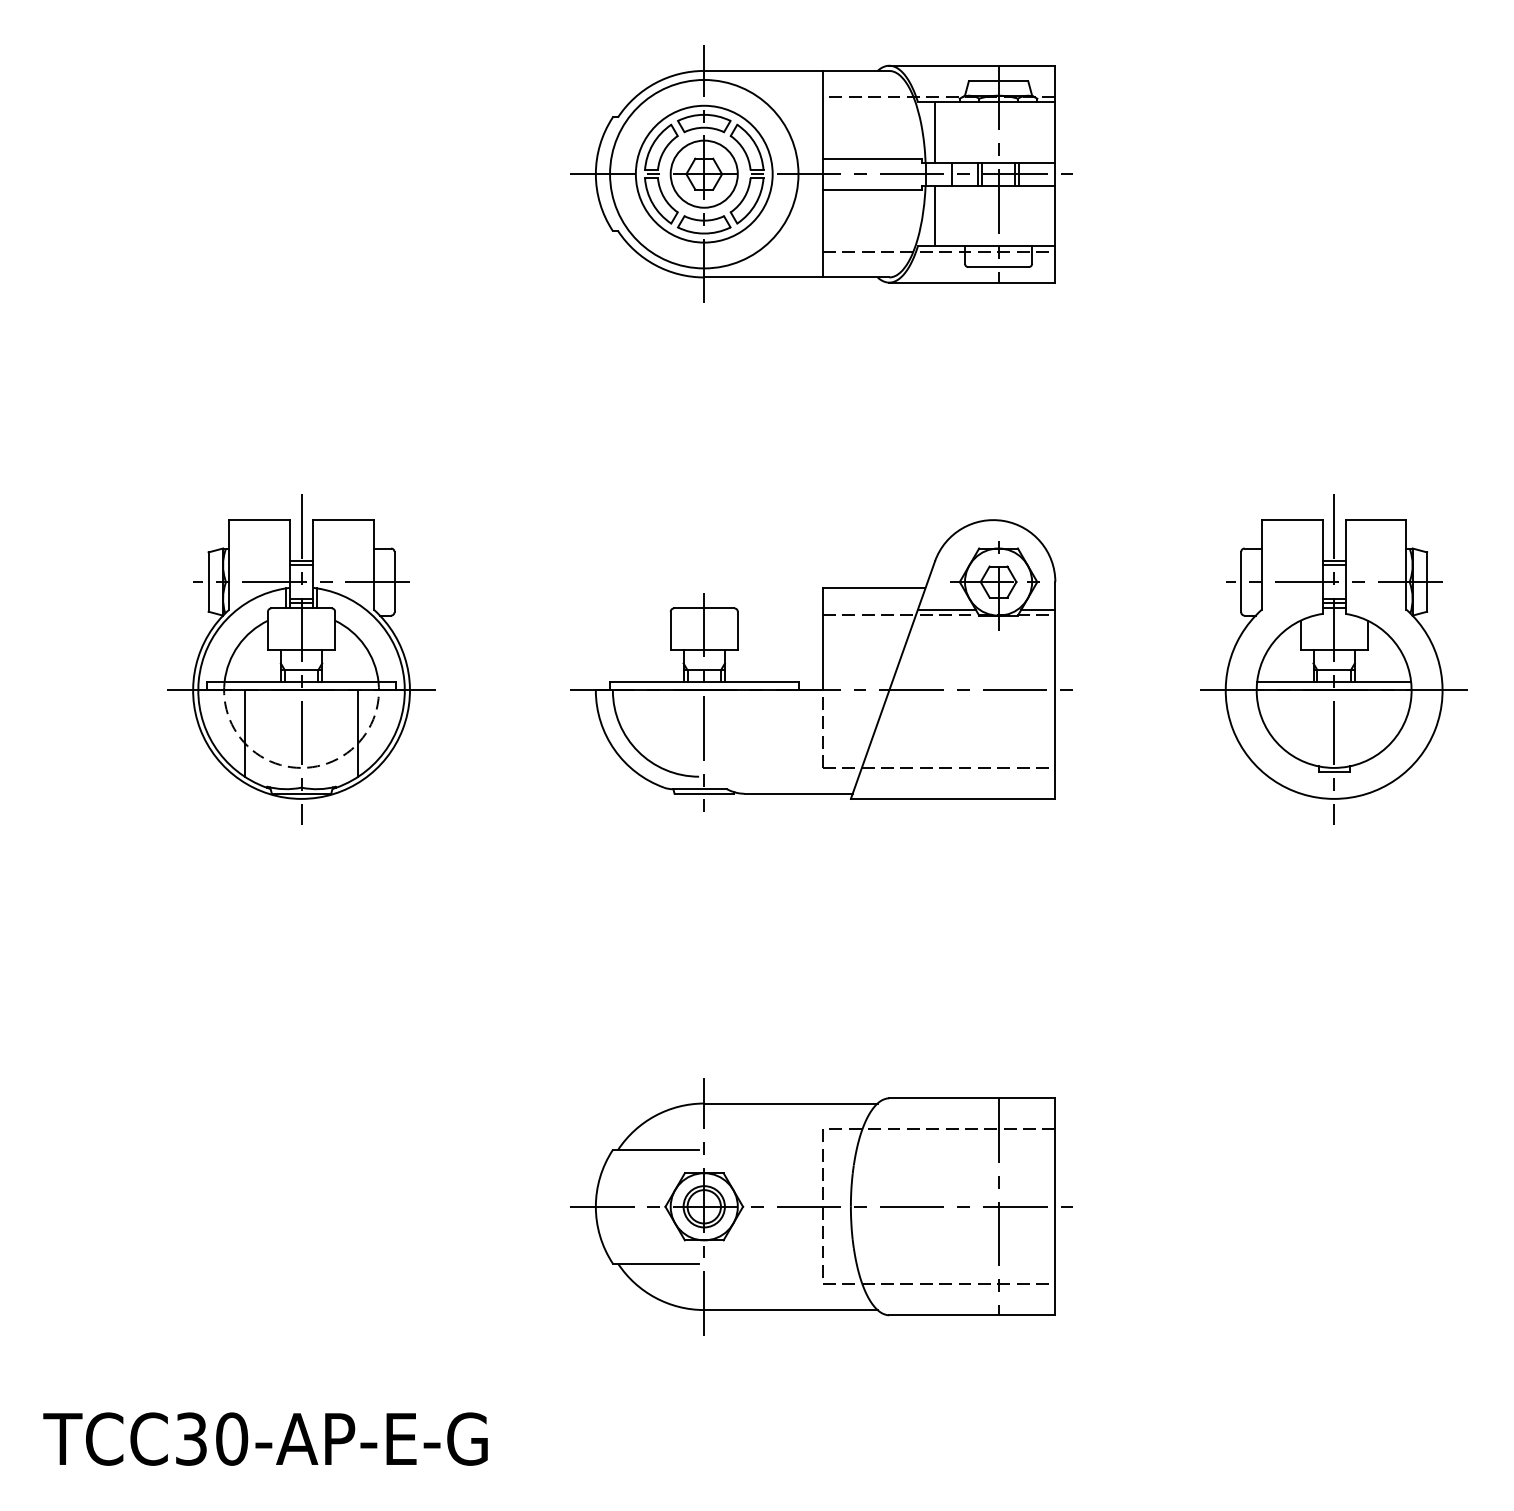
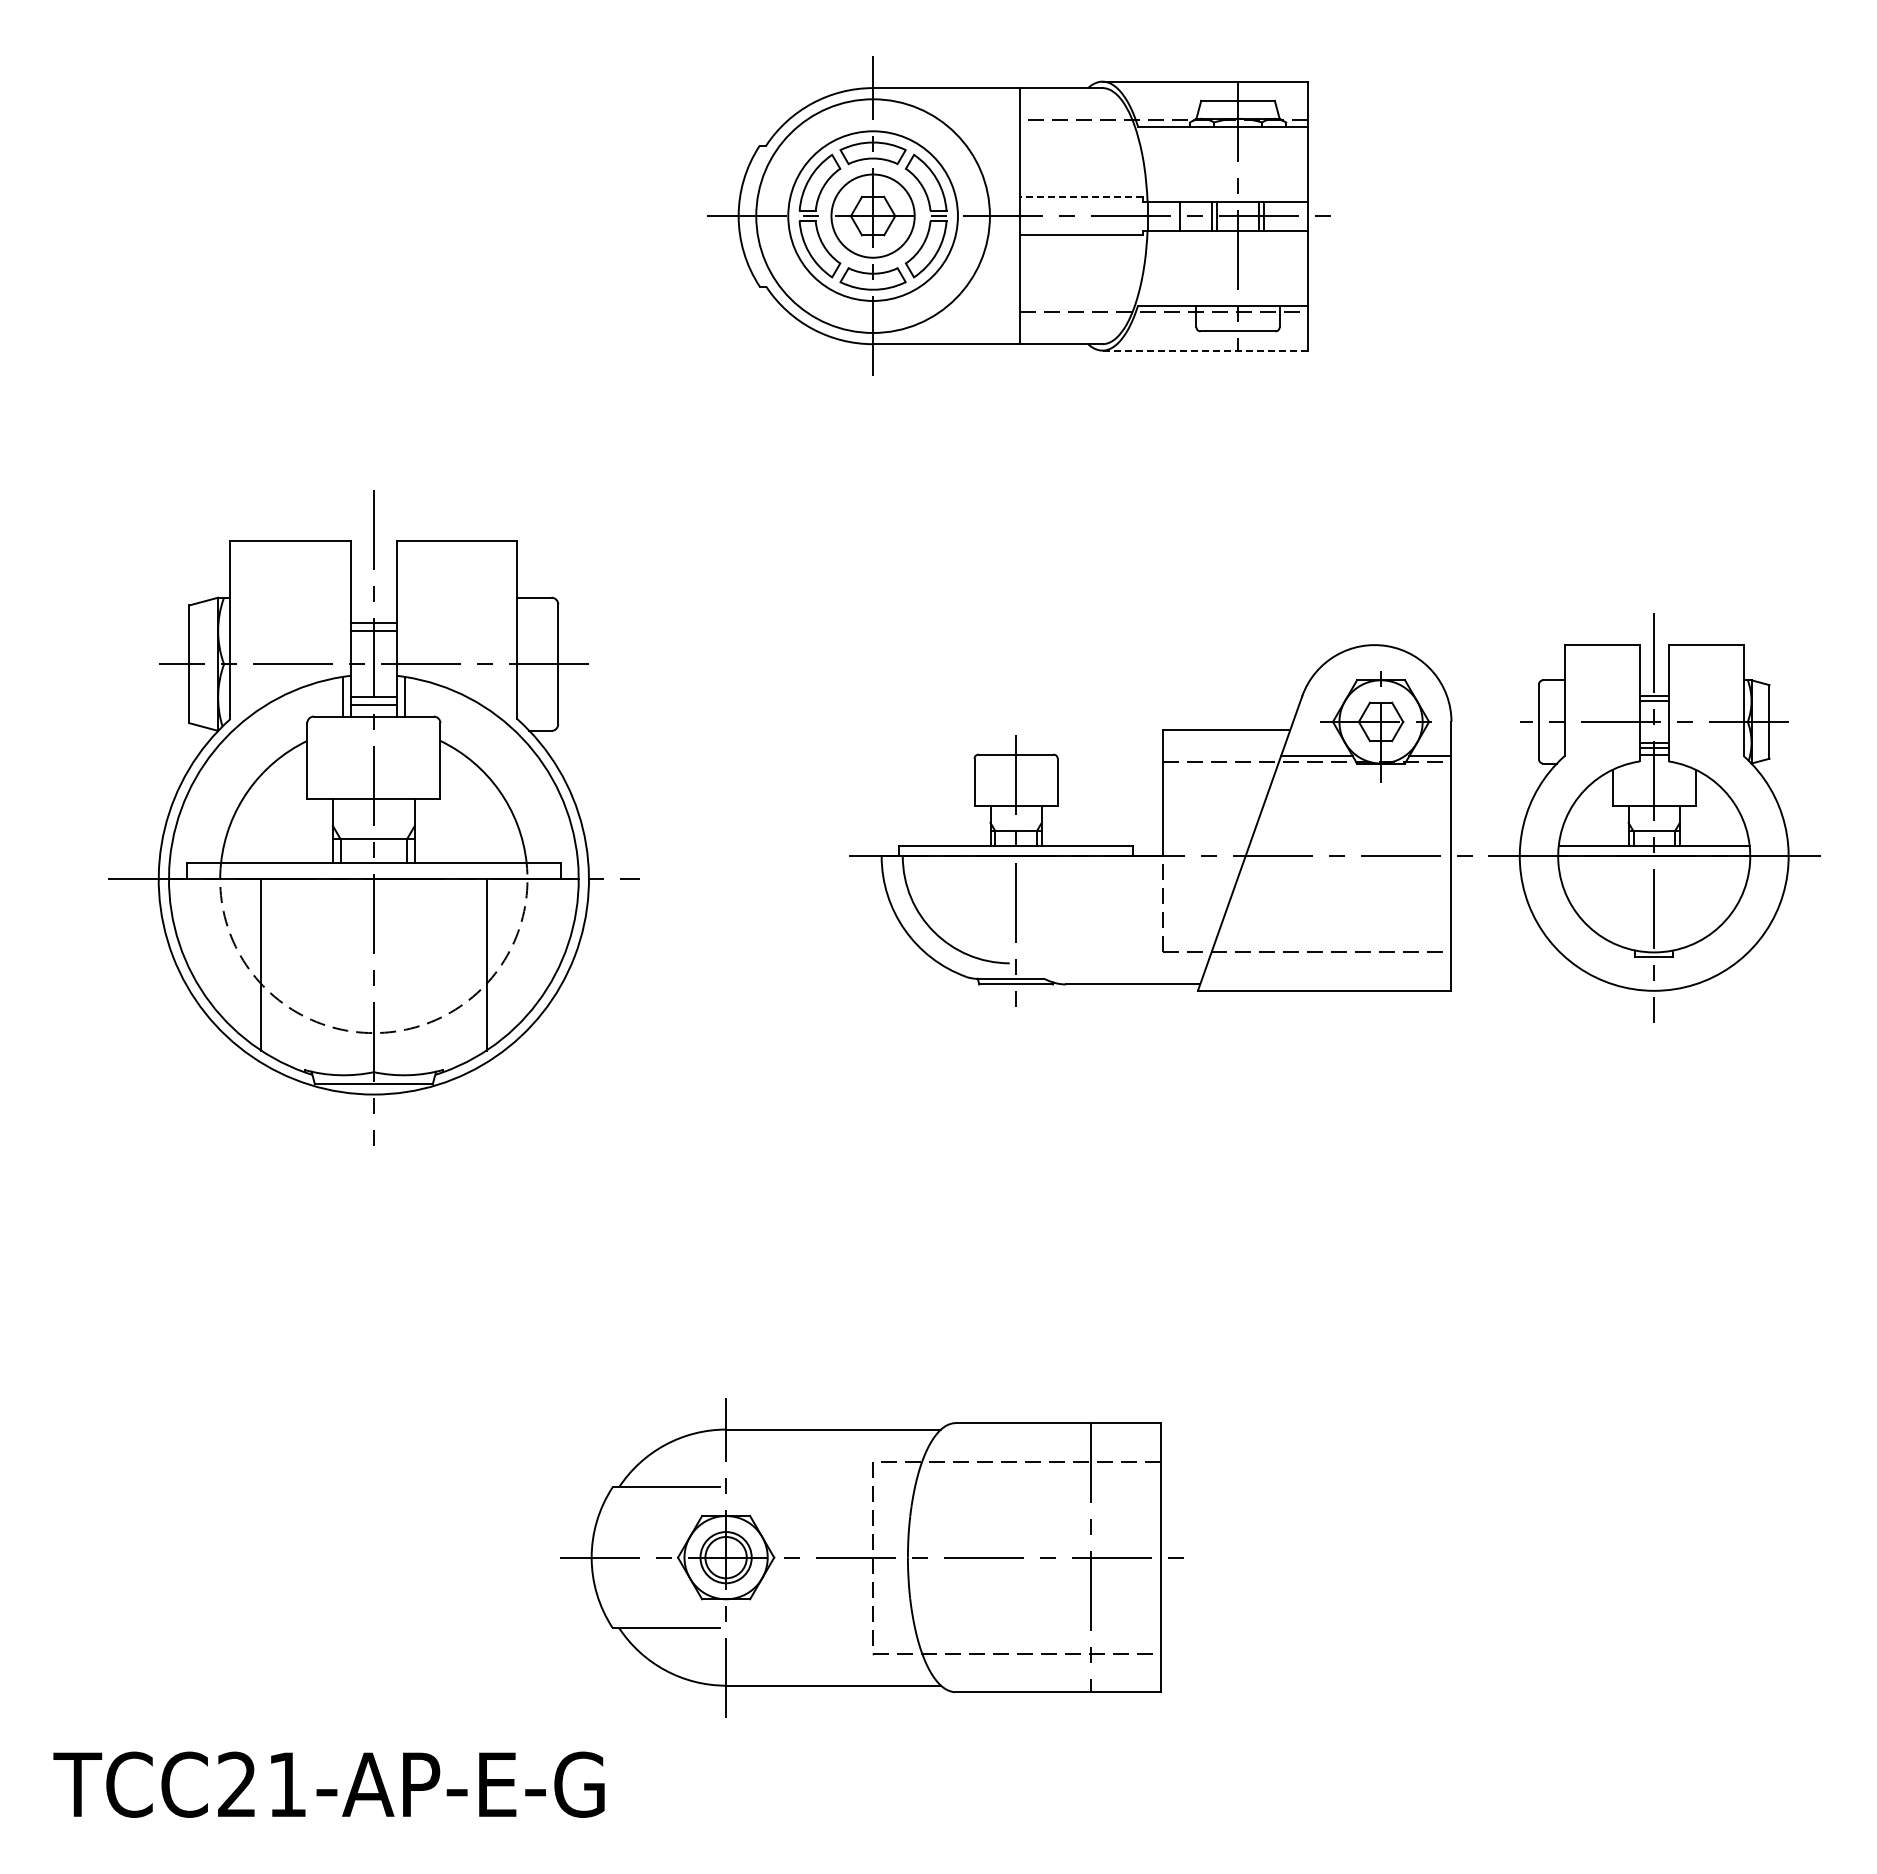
line: (935, 131) -> (1159, 163), removed
line: (872, 158) -> (1081, 196), solid -> dashed
line: (935, 215) -> (1159, 267), removed
line: (972, 282) -> (1205, 350), solid -> dashed
part: (301, 659) -> (373, 817), size x1.6
part: (820, 665) -> (1160, 825), moved
part: (821, 1206) -> (871, 1557), moved
text: (211, 1438) -> (262, 1784), TCC30-AP-E-G -> TCC21-AP-E-G

